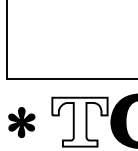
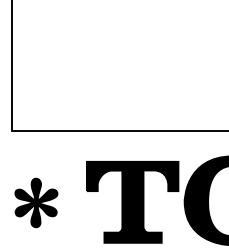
fill: (79, 121) -> (131, 201), added

